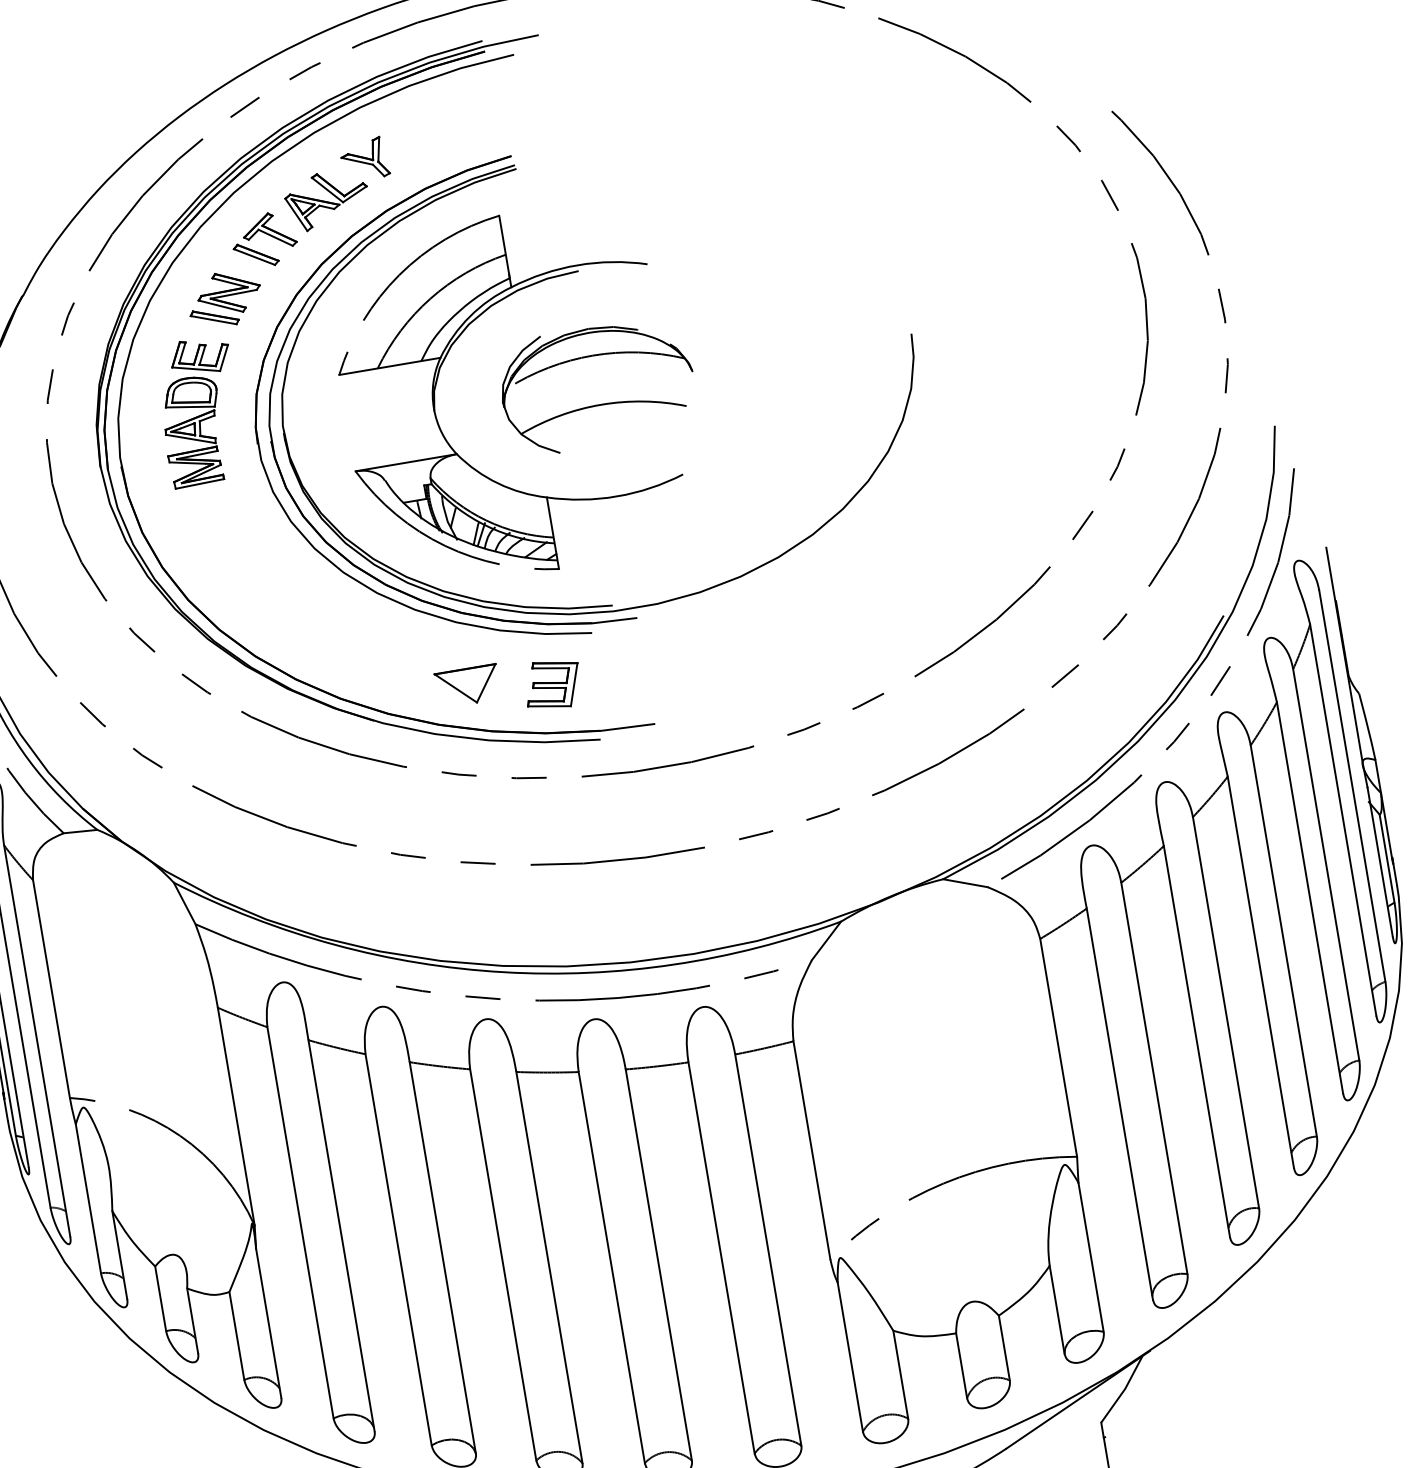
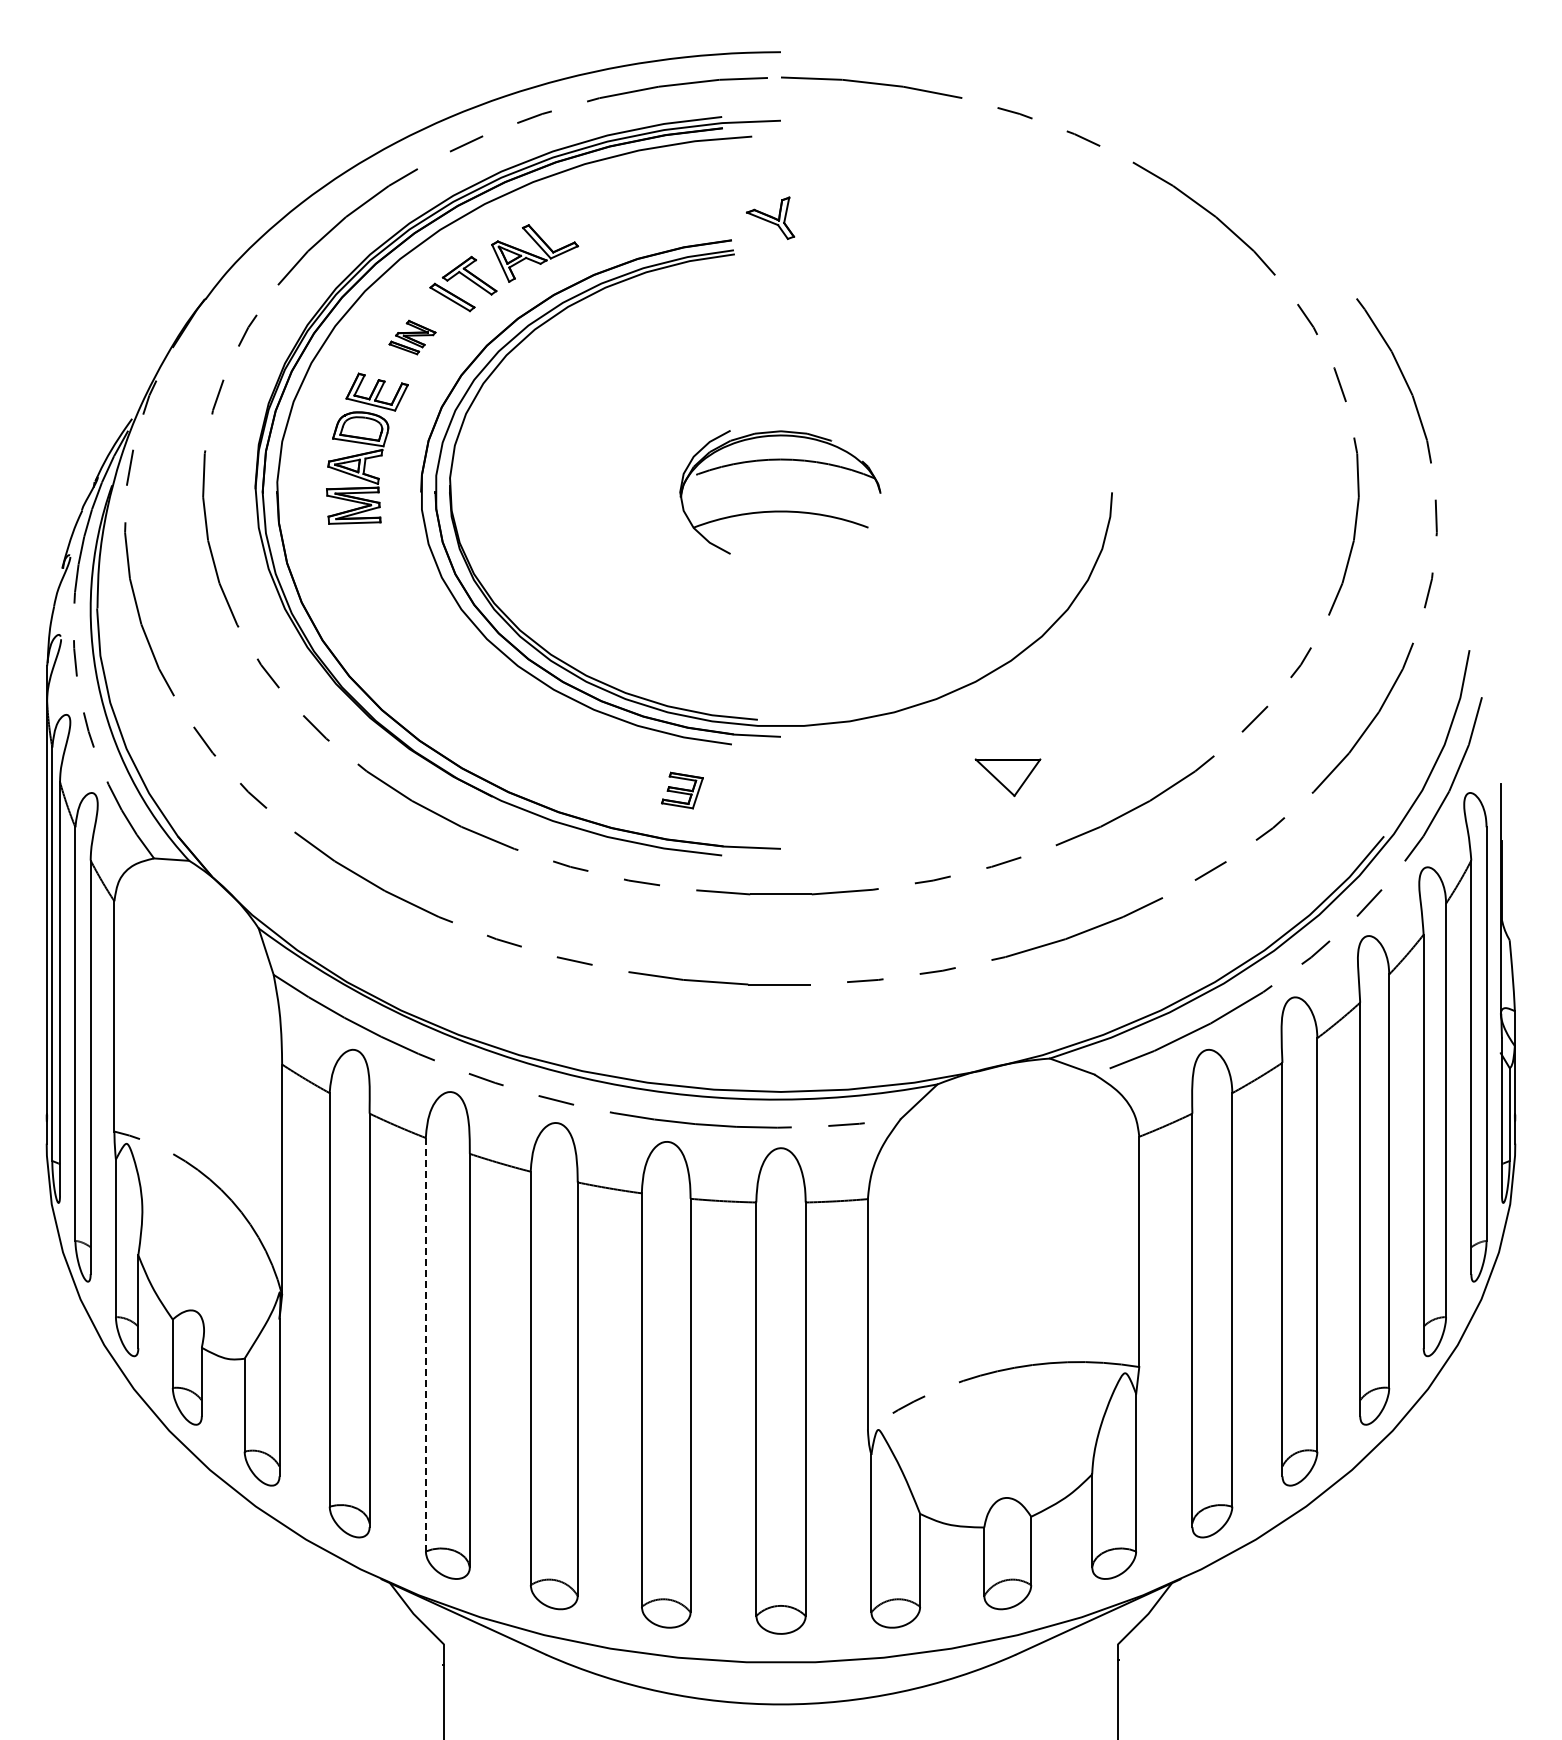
part: (364, 158) -> (770, 217), moved
part: (224, 299) -> (412, 337), size x0.6
part: (438, 377) -> (618, 455), removed
part: (552, 684) -> (682, 790), size x0.7
part: (467, 686) -> (1007, 777), moved
line: (398, 1249) -> (425, 1344), solid -> dashed

